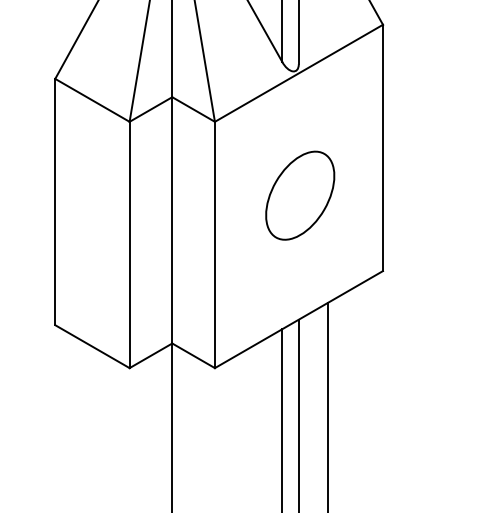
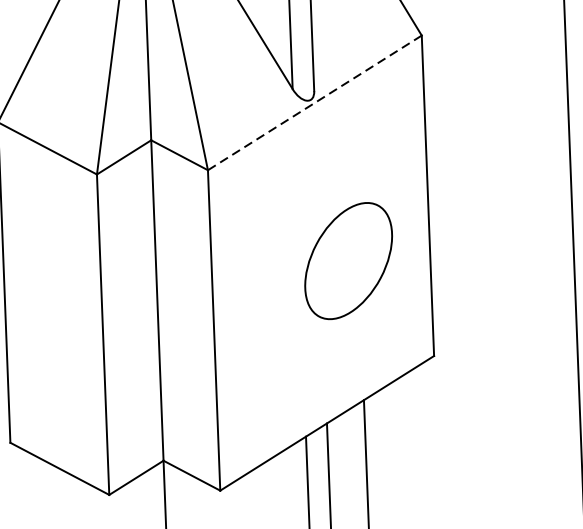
line: (298, 73) -> (314, 103), solid -> dashed
part: (300, 195) -> (348, 260), moved

